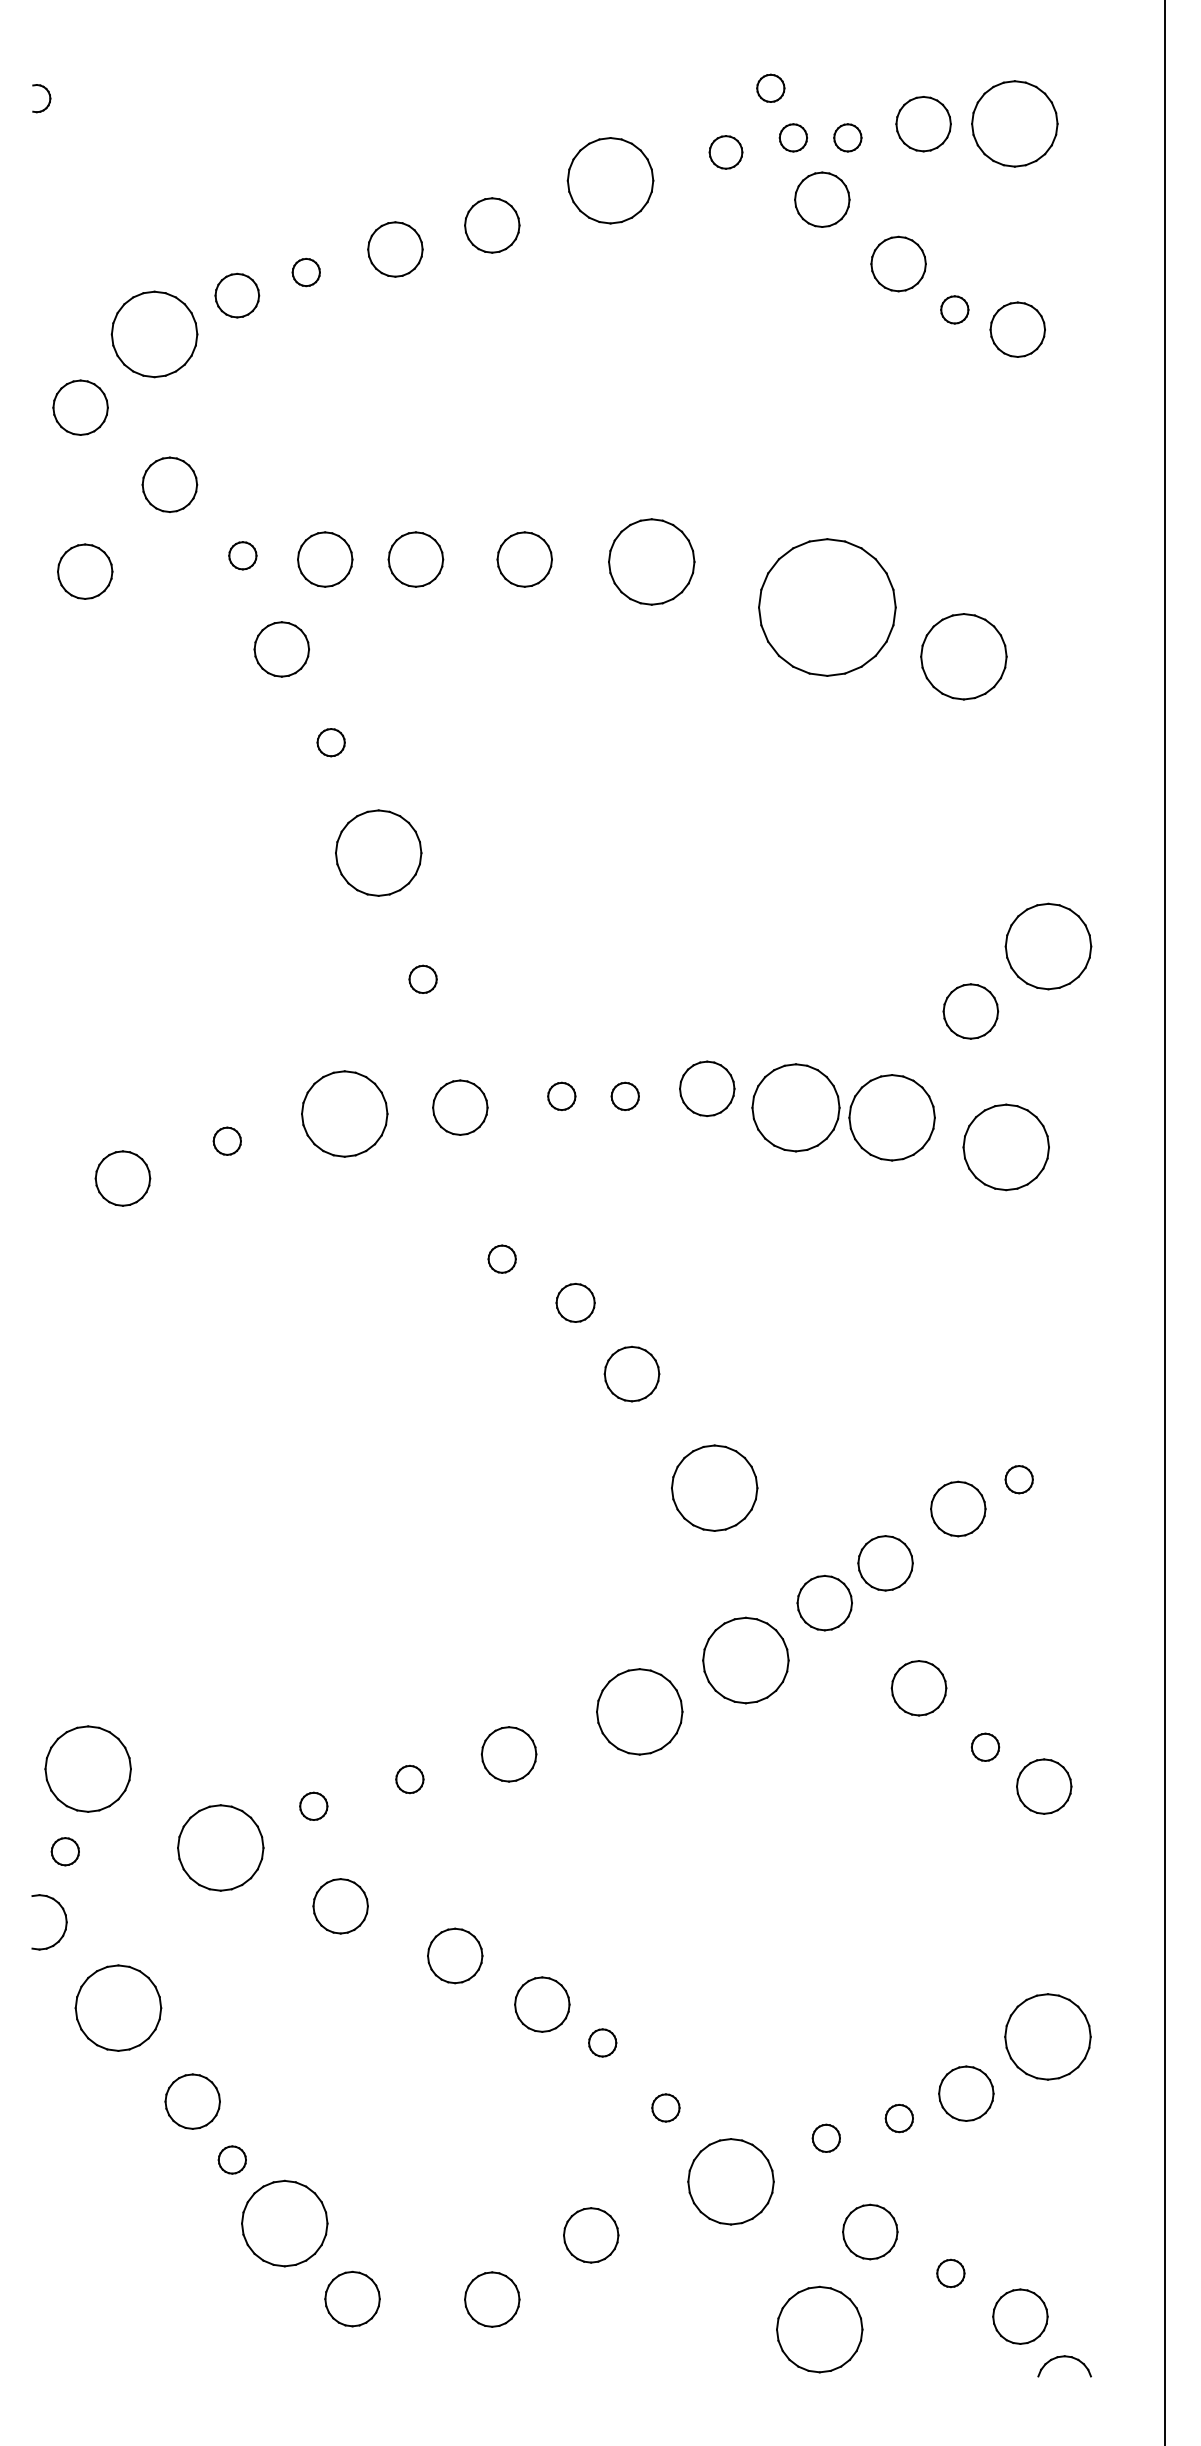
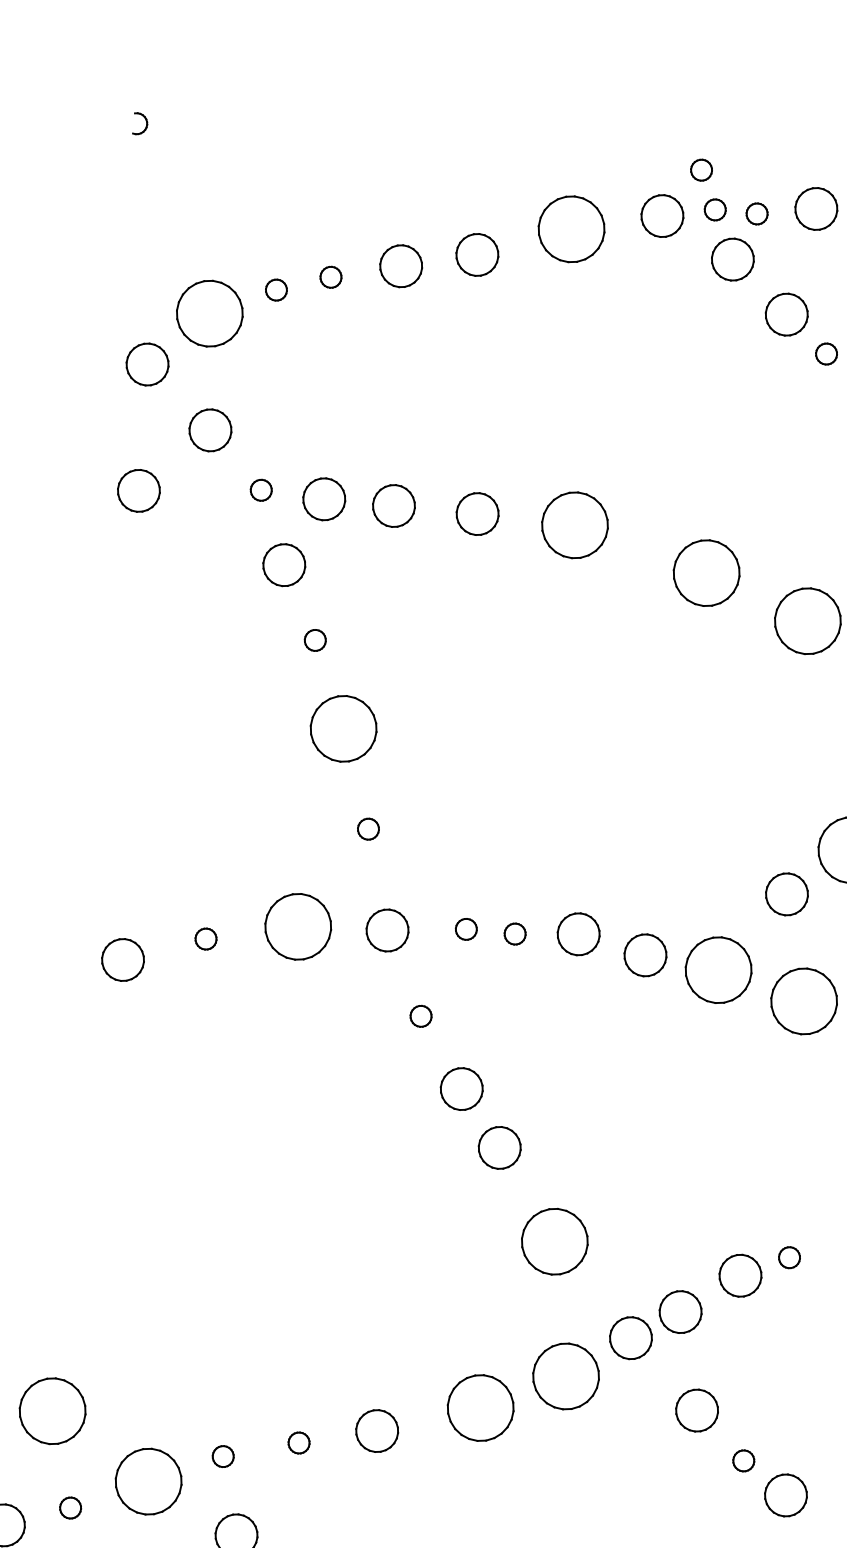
part: (725, 152) -> (661, 216), size x1.67
part: (237, 295) -> (276, 289), size x0.62
part: (827, 606) -> (706, 572), size x0.62
part: (795, 1107) -> (645, 955), size x0.62
part: (501, 1258) -> (420, 1015), moved
part: (575, 1302) -> (461, 1088), size x1.43
part: (64, 1851) -> (69, 1507), moved

